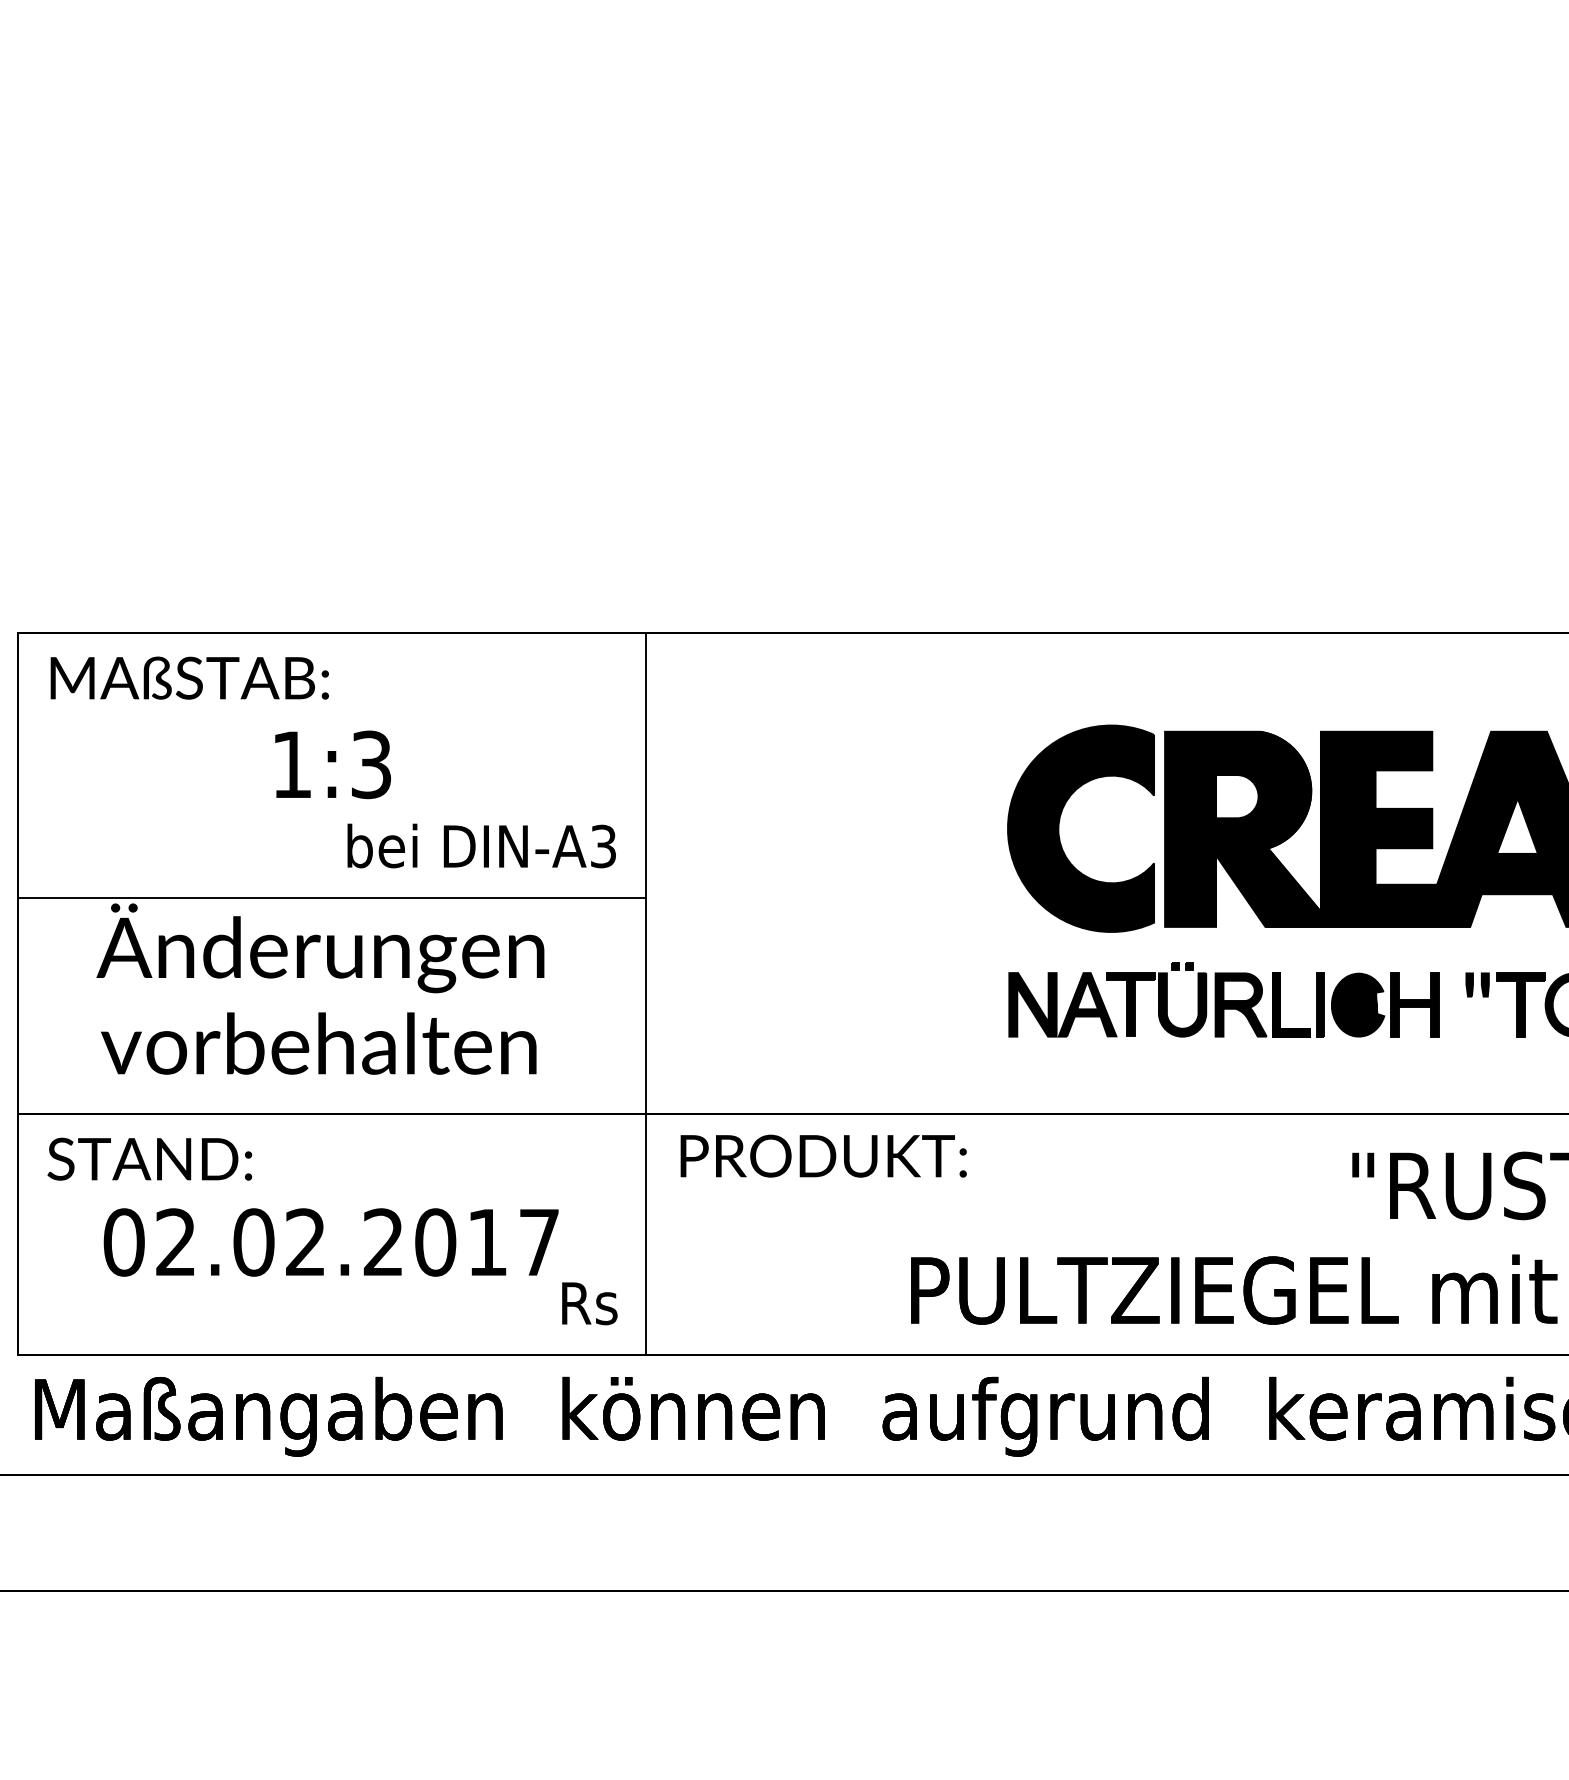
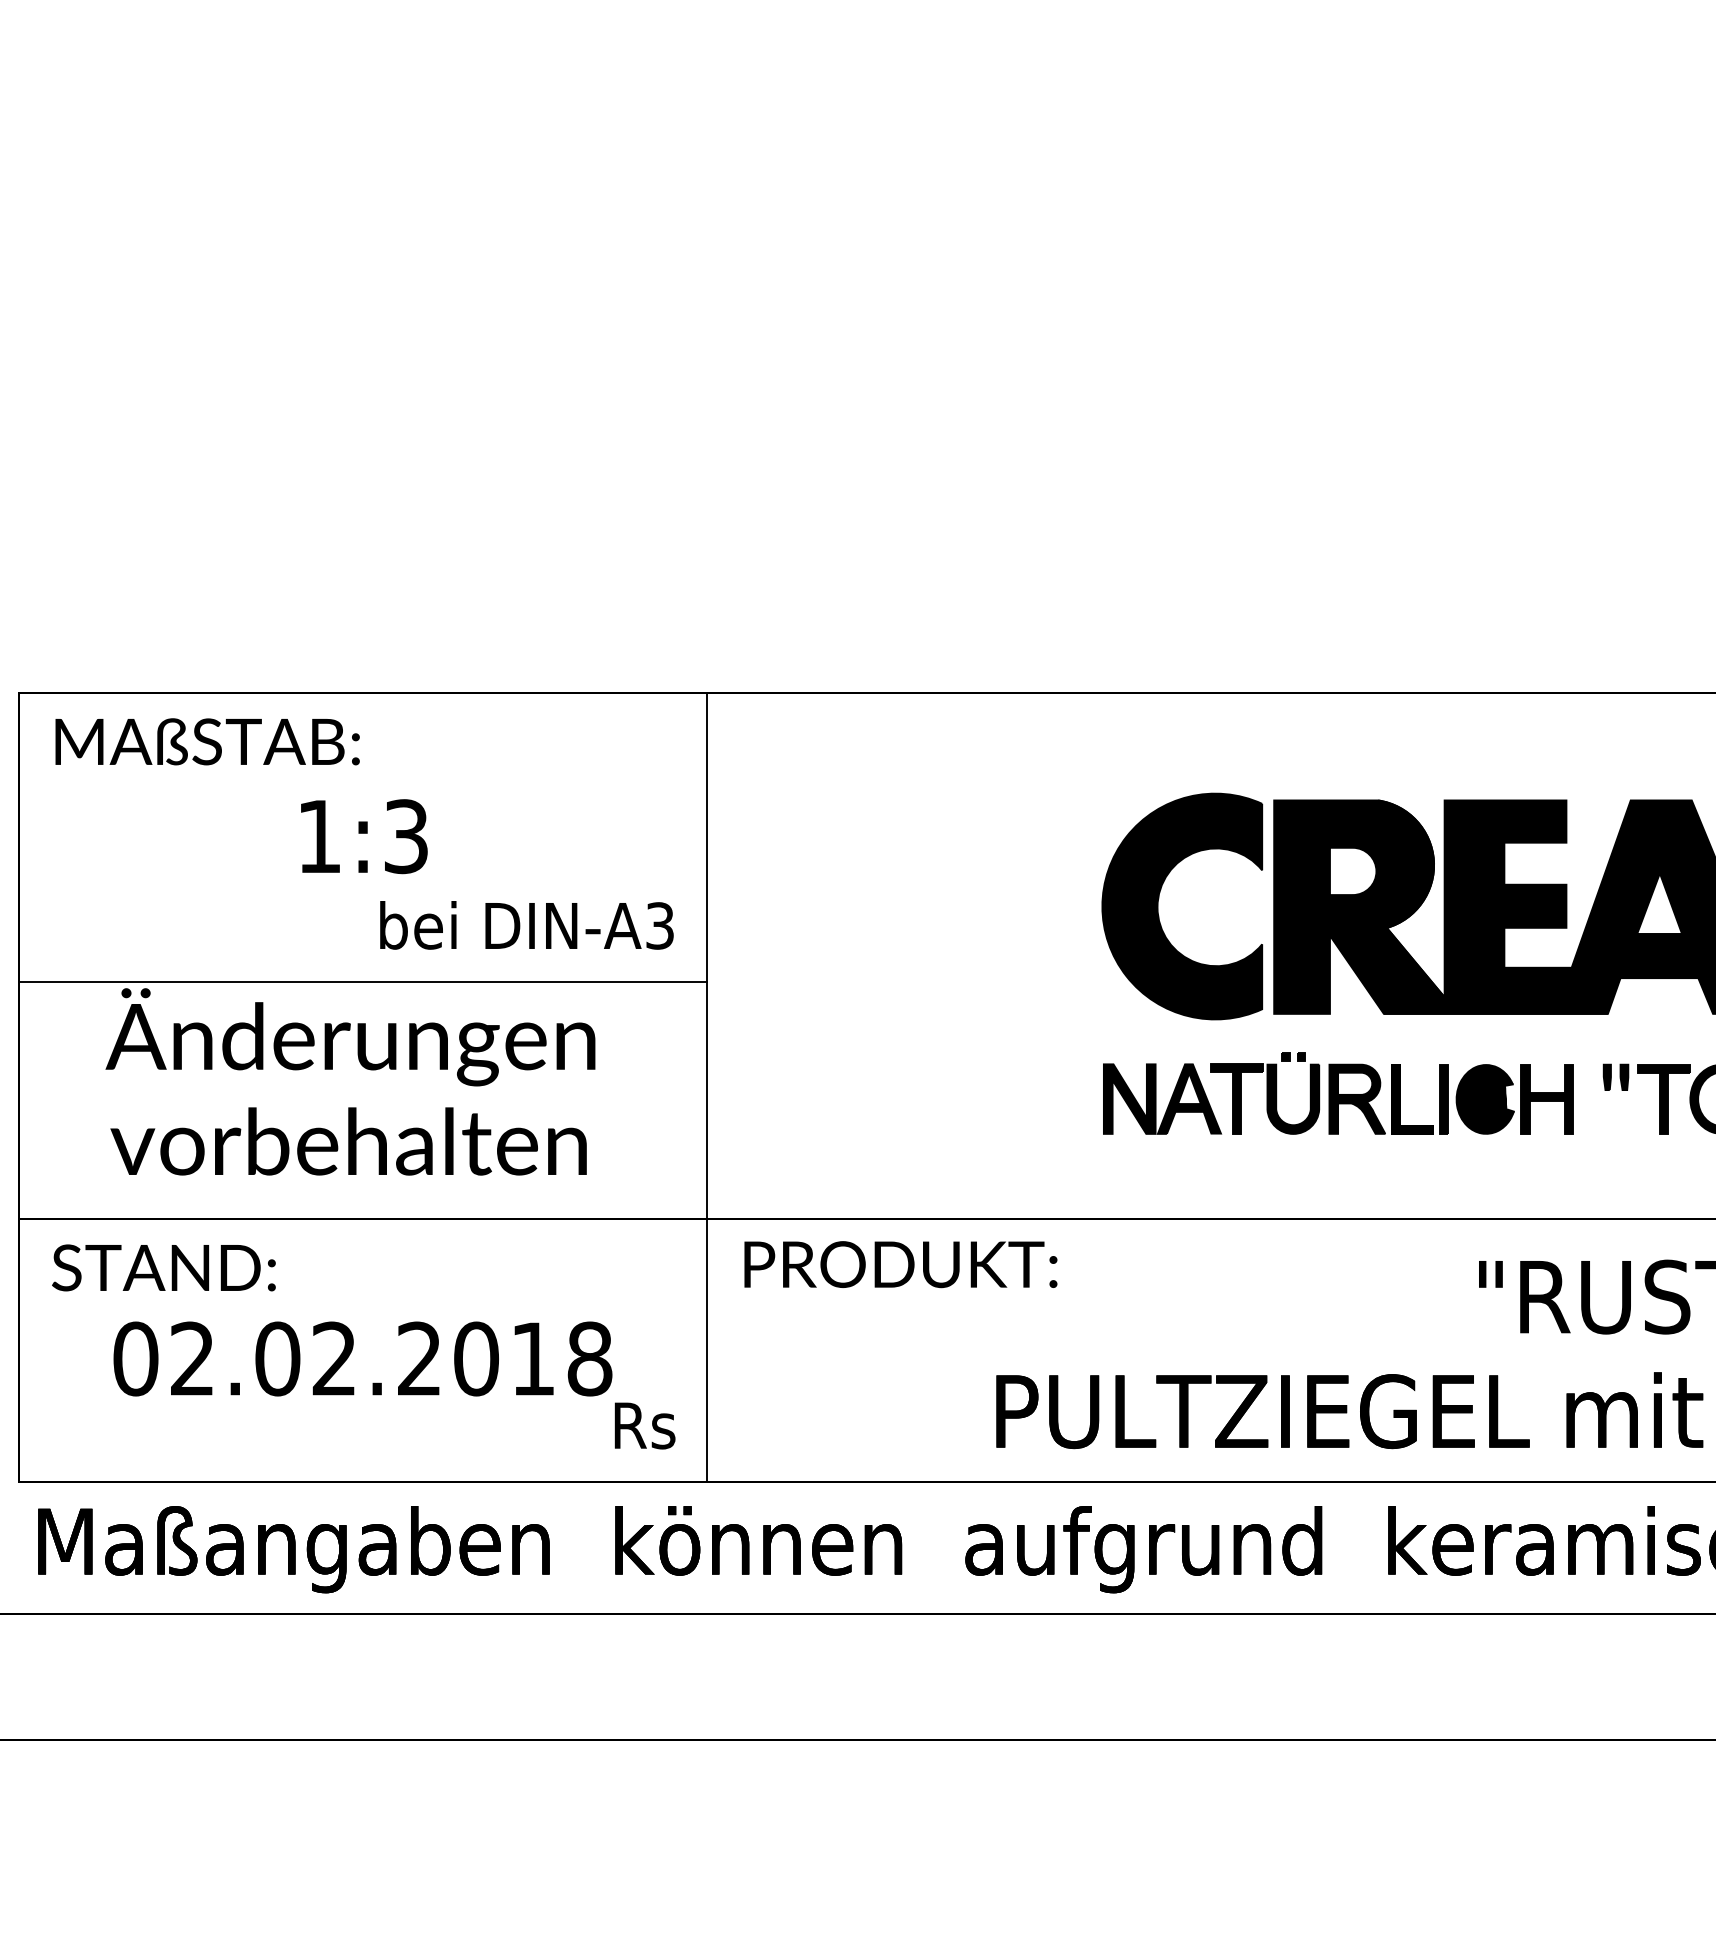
text: (538, 1242) -> (589, 1358), 02.02.2017 -> 02.02.2018

